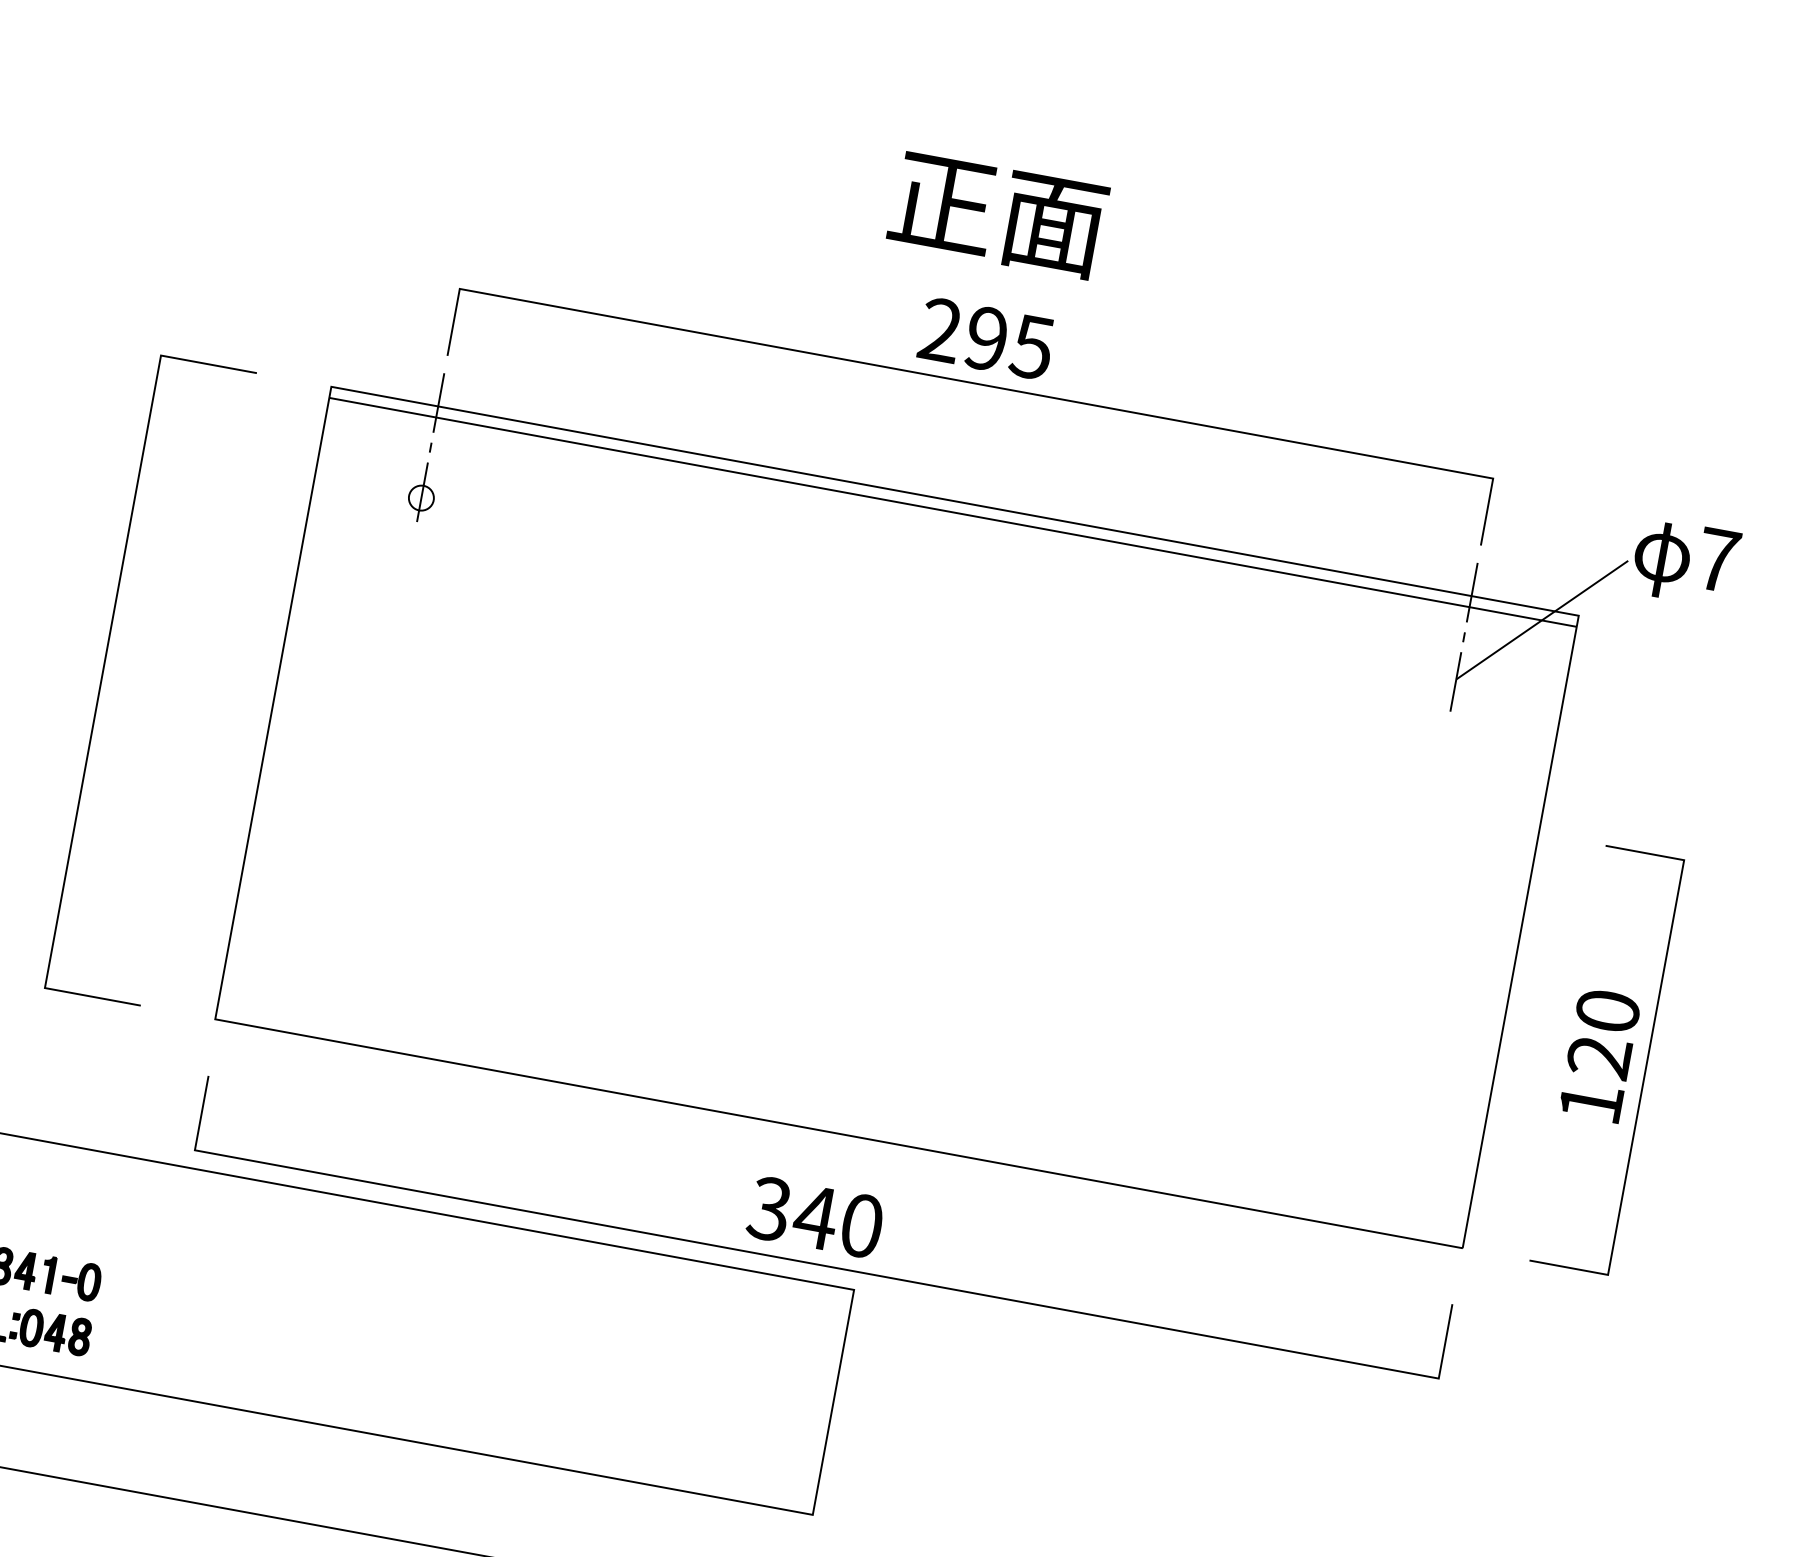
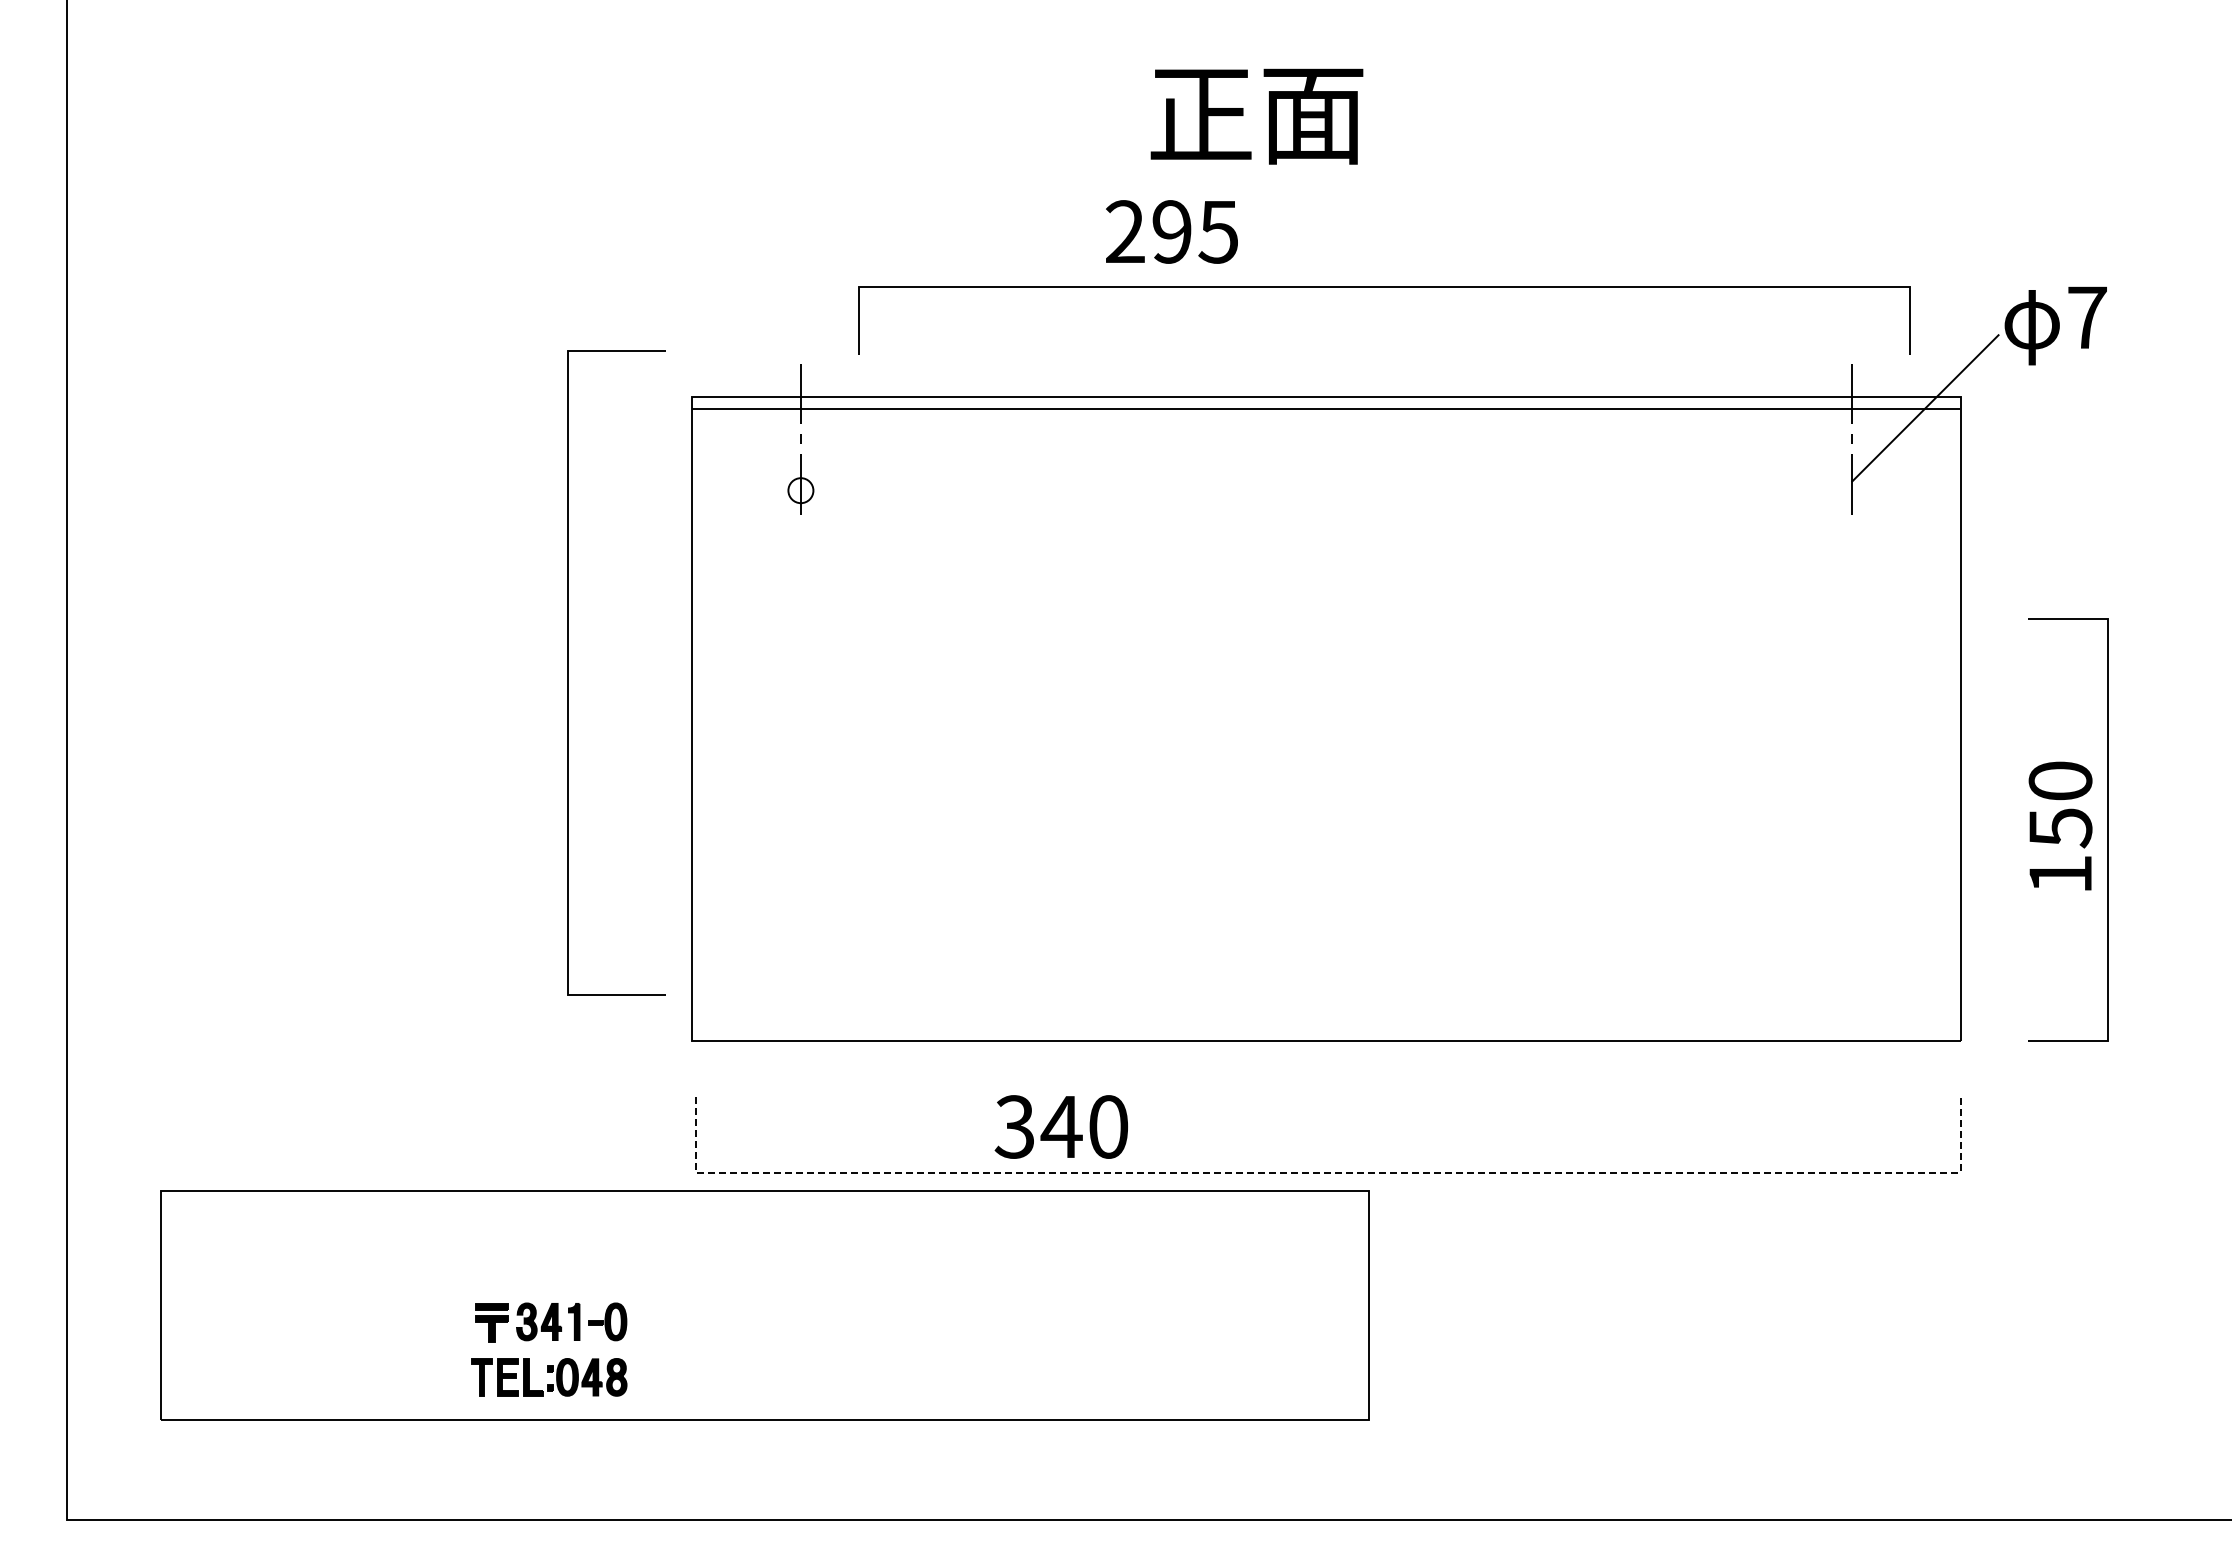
text: (997, 215) -> (1256, 116), moved
text: (986, 338) -> (1171, 231), moved
line: (976, 384) -> (1384, 287), moved
line: (103, 671) -> (568, 672), moved
text: (1599, 1057) -> (2060, 828), 120 -> 150
text: (814, 1216) -> (1060, 1126), moved
line: (817, 1264) -> (1328, 1173), solid -> dashed

